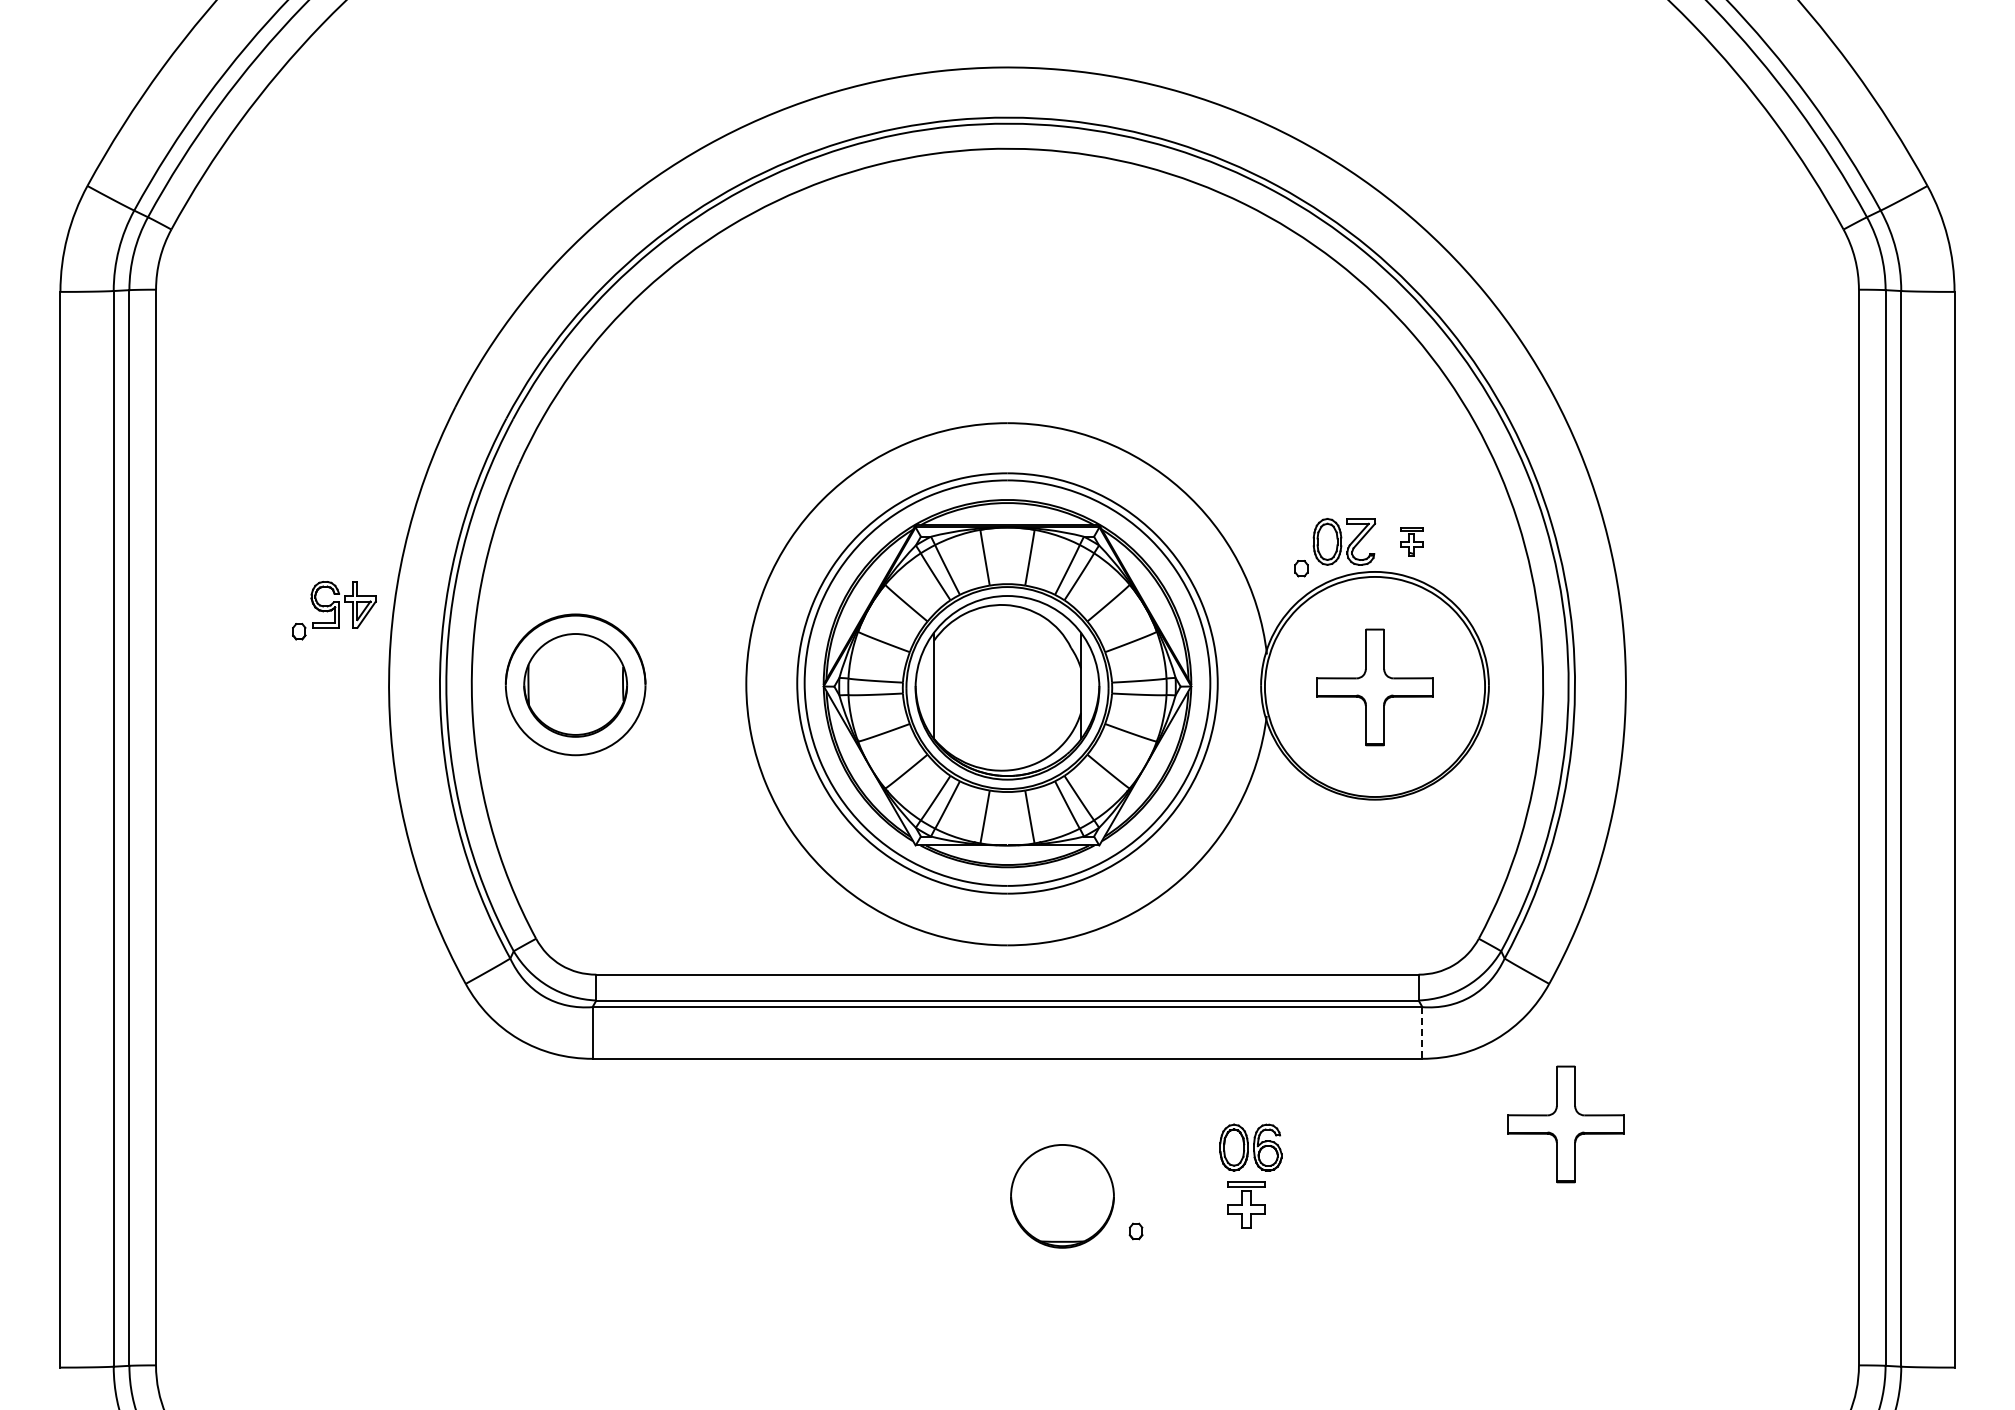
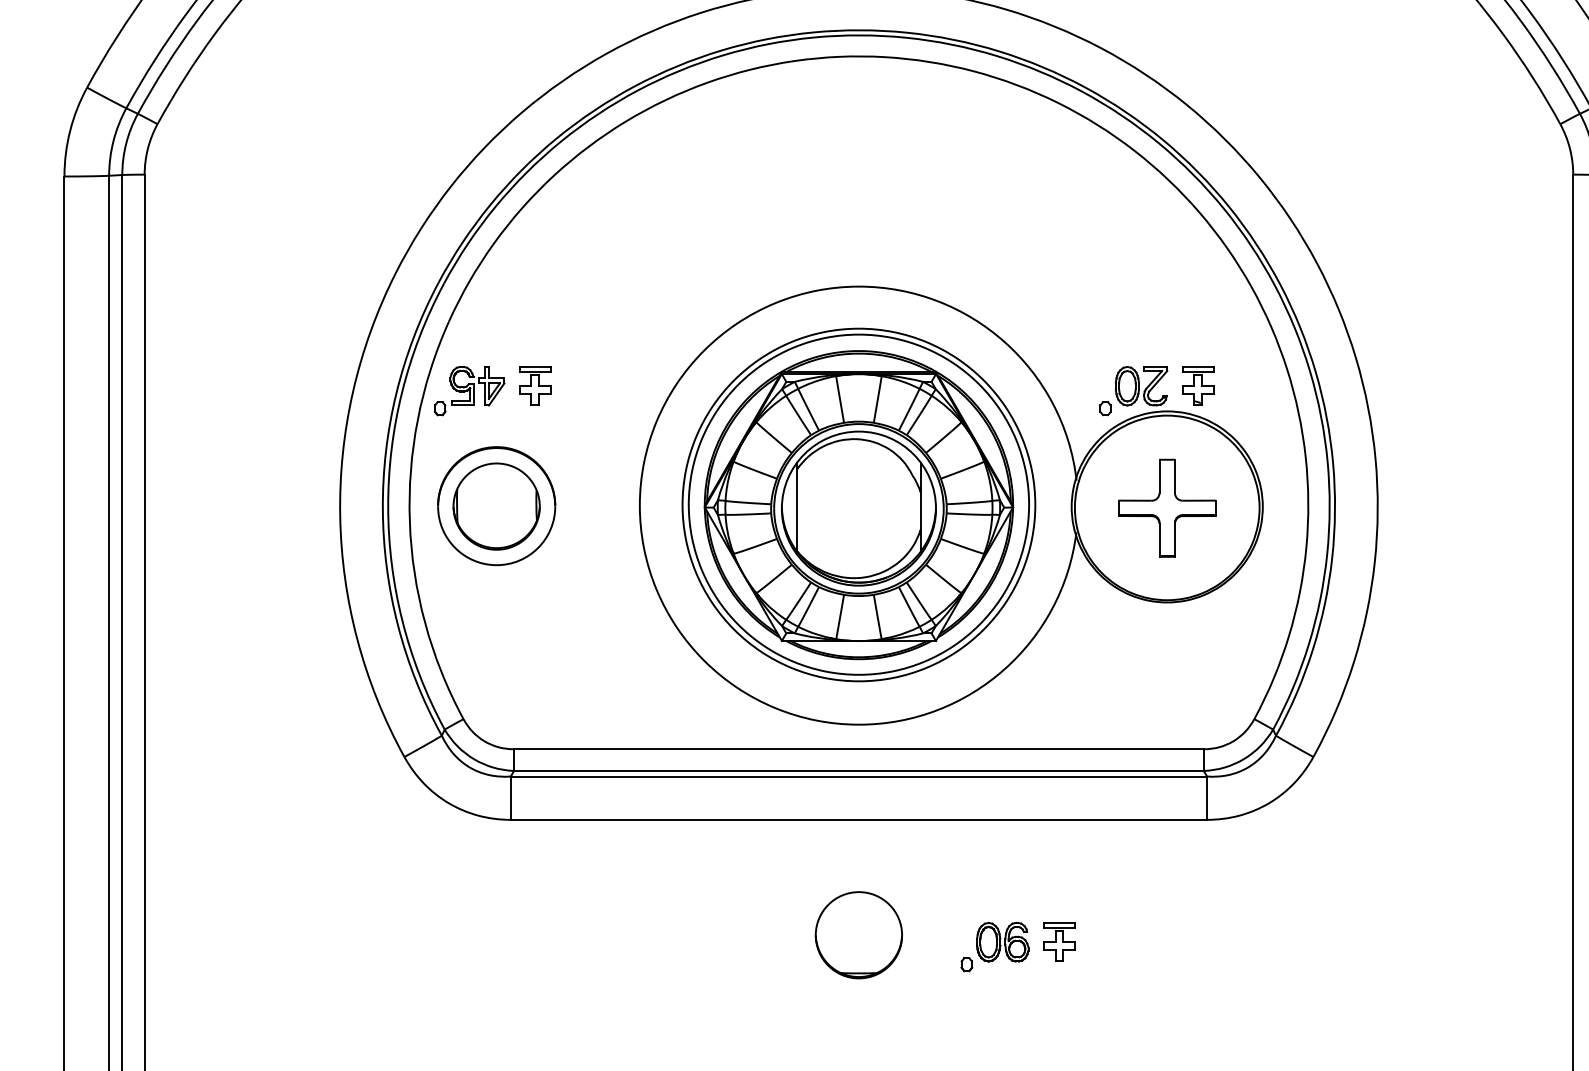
part: (621, 541) -> (535, 385), added
part: (1411, 541) -> (1197, 385), size x1.67
part: (334, 610) -> (469, 390), moved
line: (1422, 1032) -> (1207, 797), dashed -> solid
part: (1565, 1124) -> (1327, 874), removed
part: (1250, 1147) -> (1002, 942), moved
part: (1062, 1196) -> (858, 935), moved

